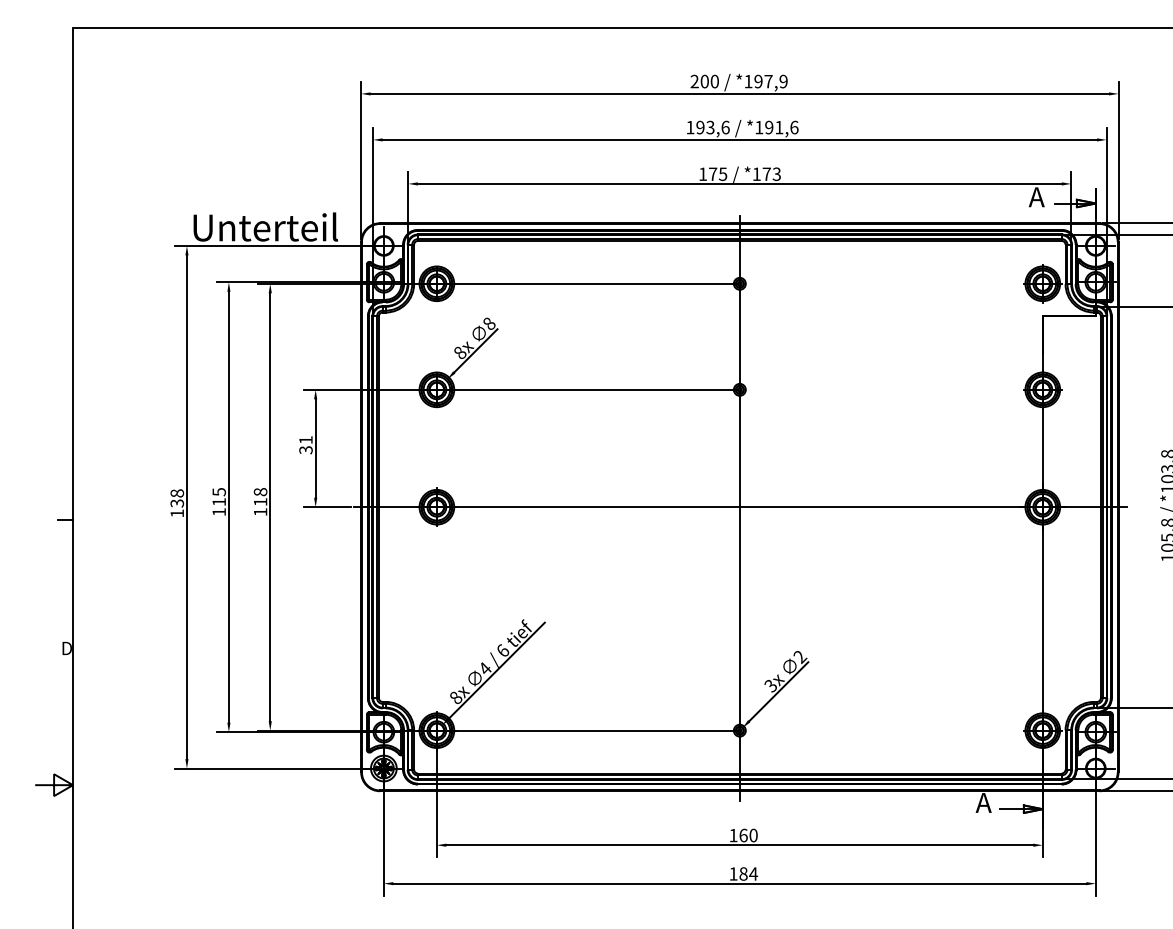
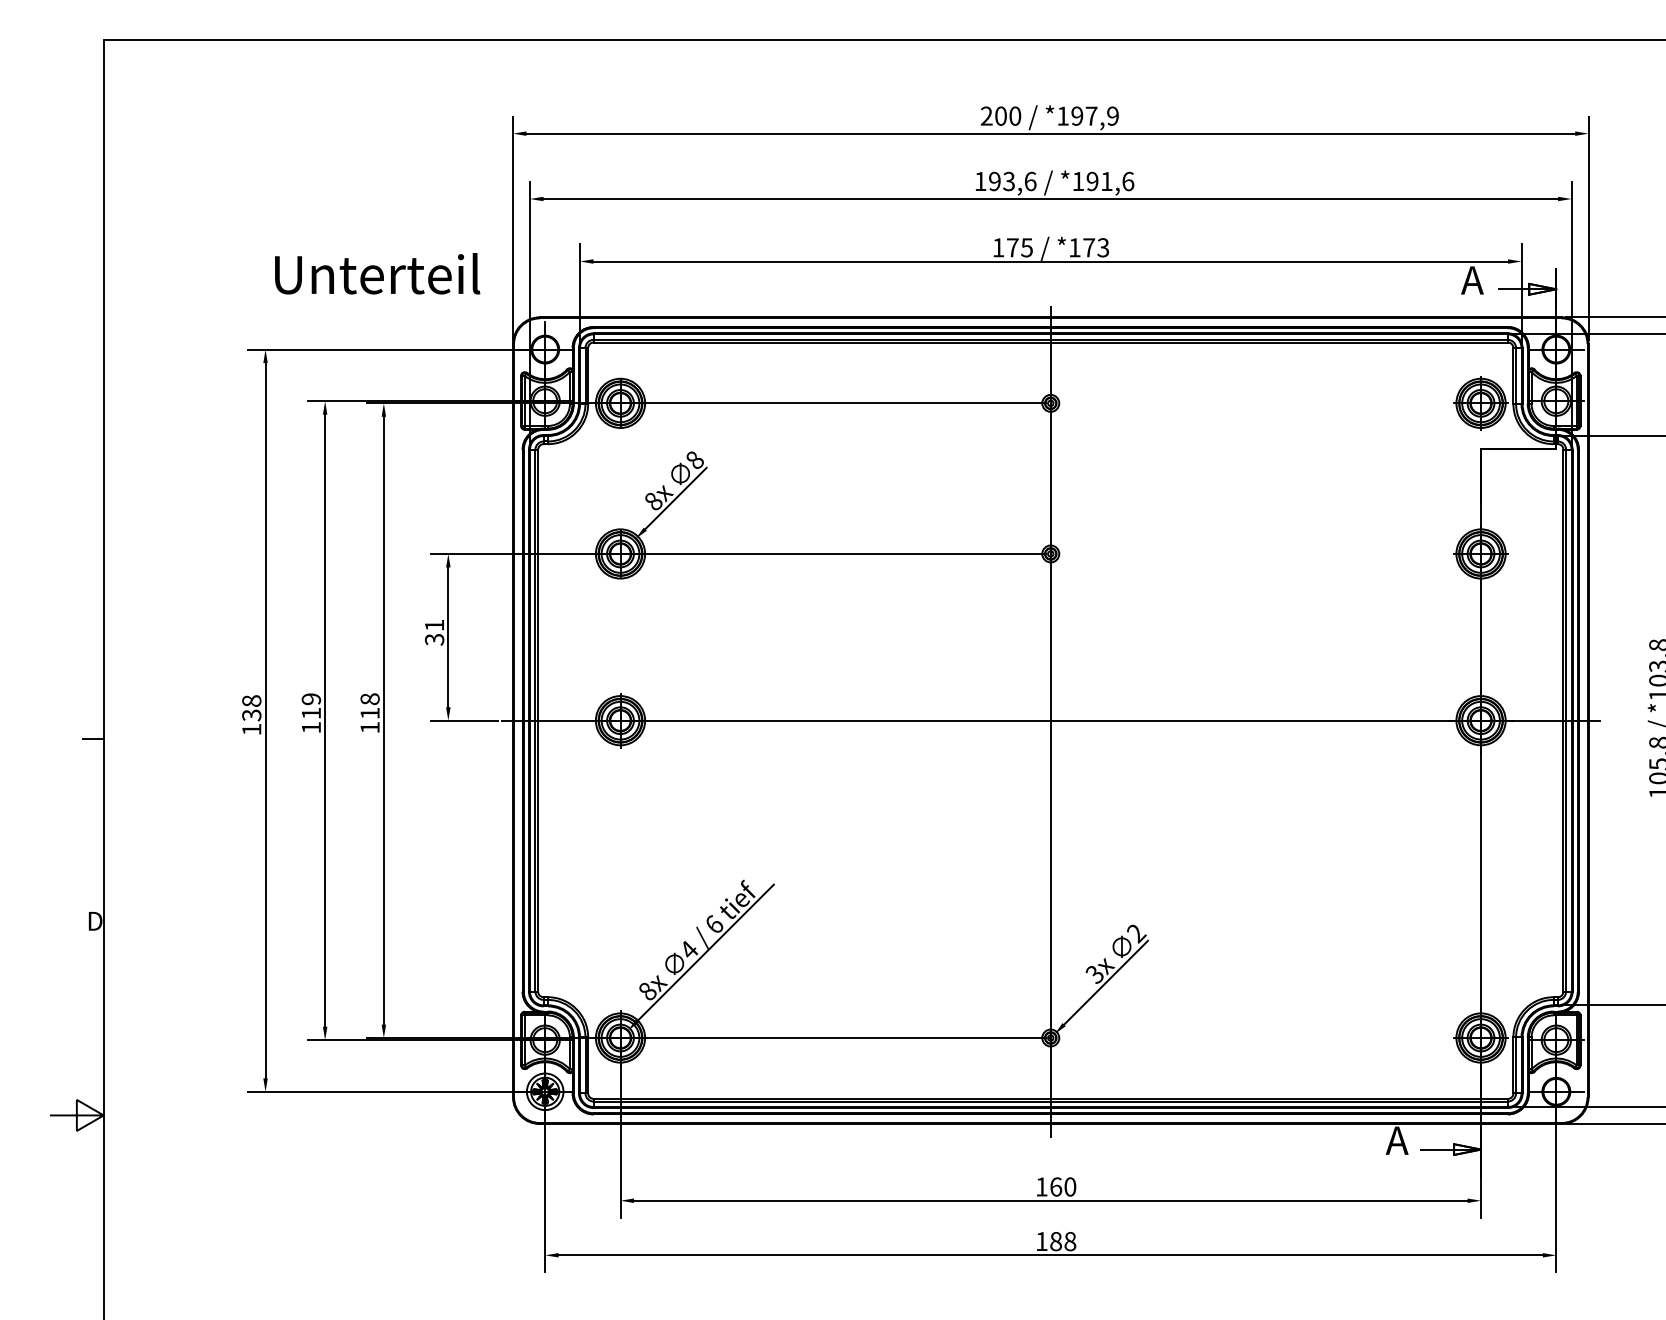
text: (265, 226) -> (377, 273), moved
text: (218, 492) -> (310, 699), 115 -> 119
text: (753, 873) -> (1069, 1241), 184 -> 188

